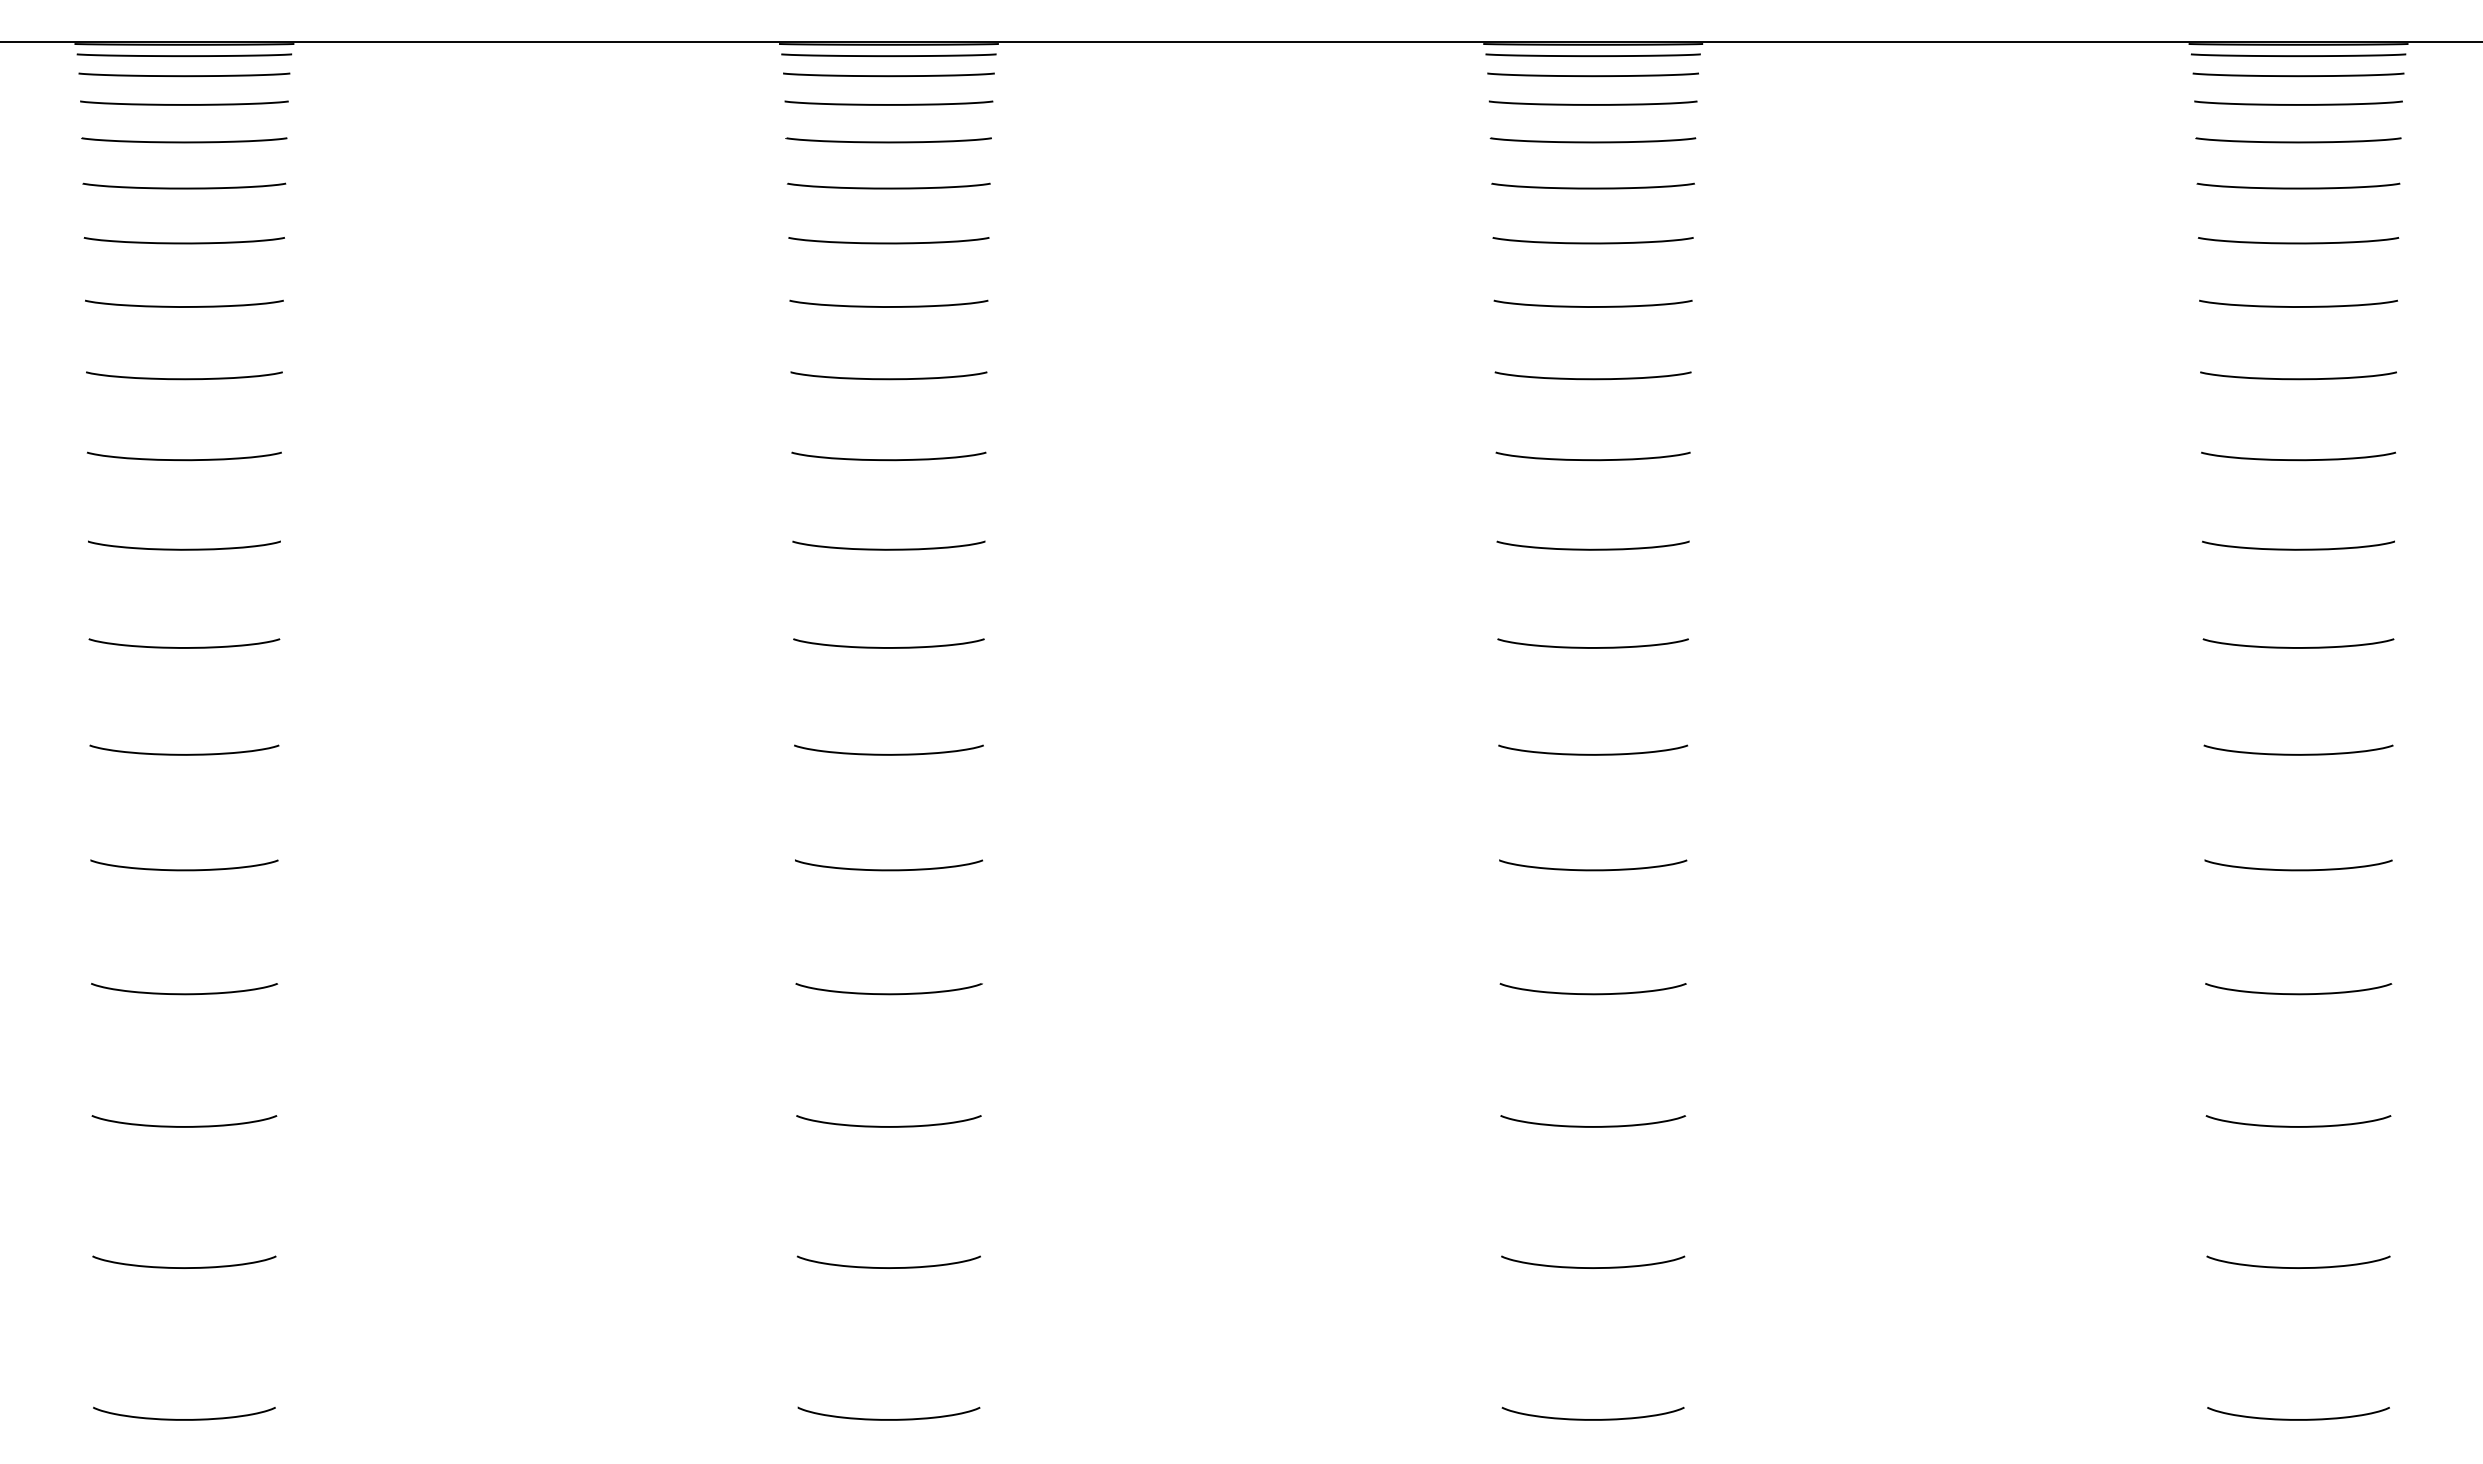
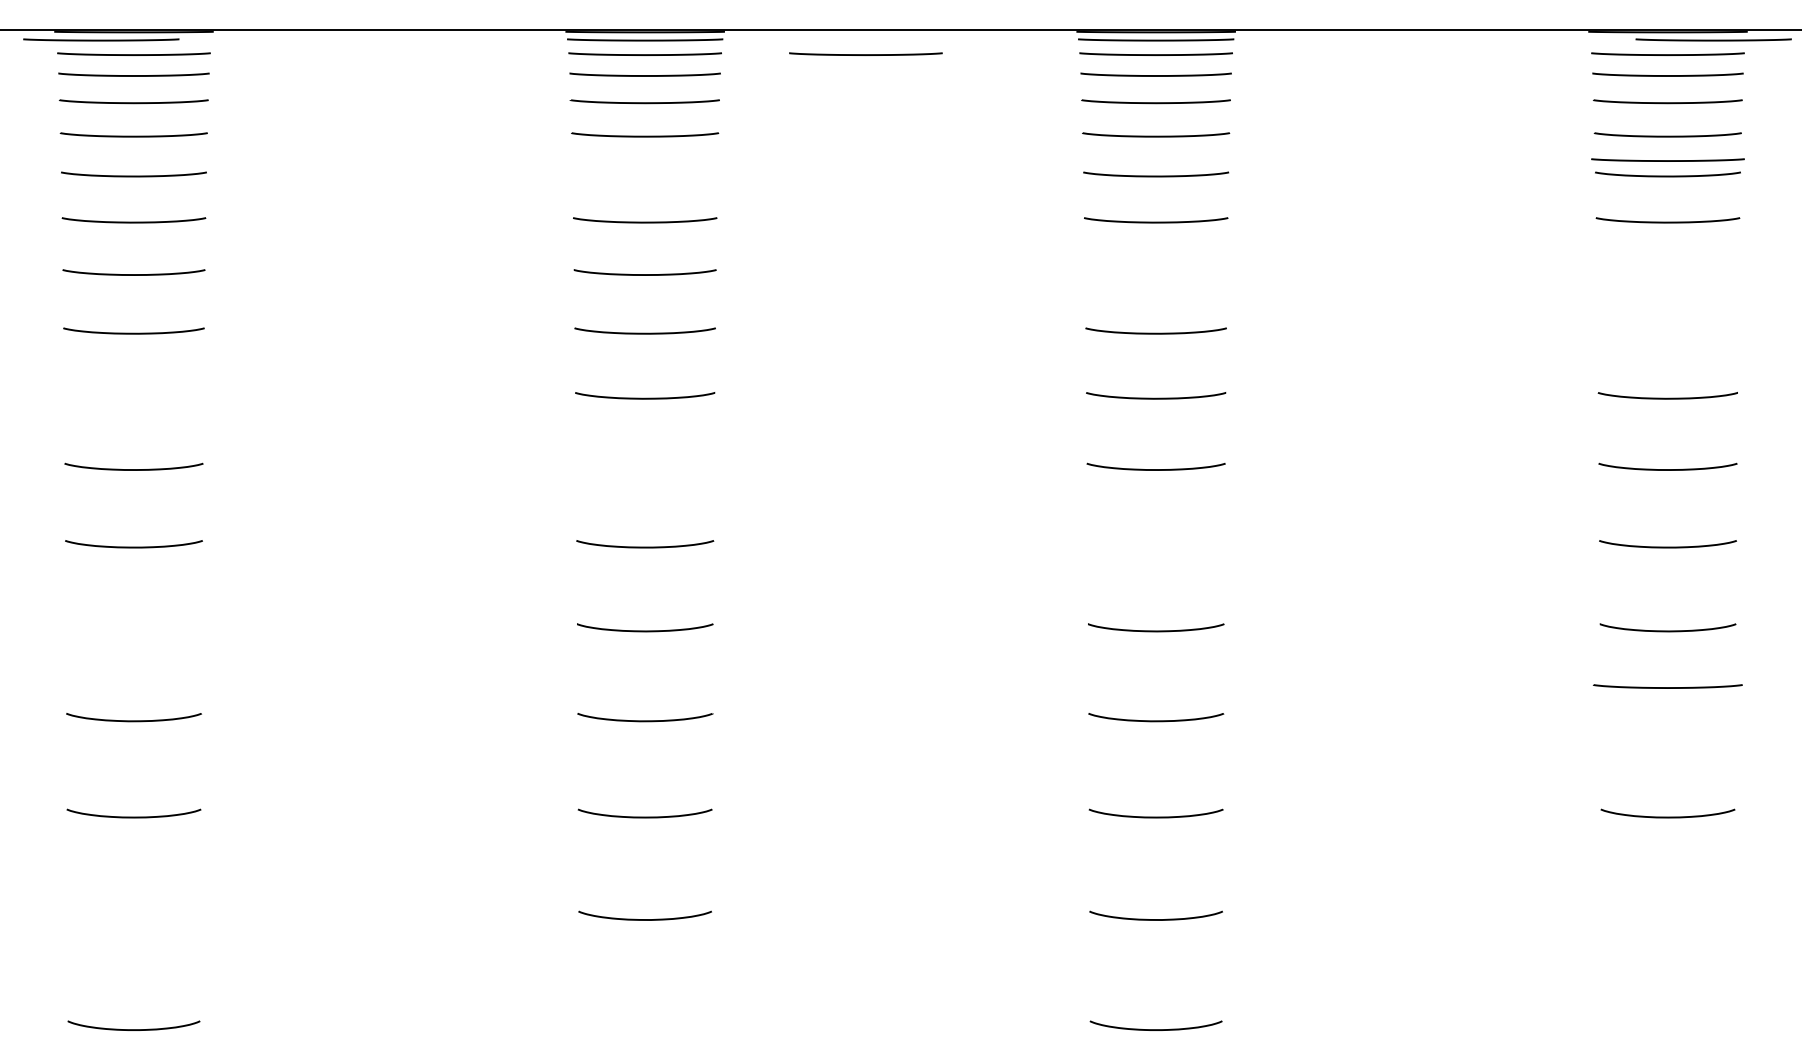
curve: (184, 55) -> (101, 40), moved
line: (2298, 55) -> (1713, 40), moved
curve: (1192, 75) -> (865, 54), added
curve: (2298, 221) -> (1667, 160), added
curve: (888, 242) -> (644, 175), removed
curve: (1592, 378) -> (1155, 274), removed
curve: (2298, 378) -> (1667, 274), removed
curve: (2298, 459) -> (1667, 333), removed
curve: (184, 548) -> (134, 397), removed
curve: (888, 647) -> (644, 469), removed
curve: (1593, 754) -> (1156, 547), removed
curve: (184, 869) -> (134, 630), removed
curve: (2298, 947) -> (1667, 687), added
curve: (2298, 993) -> (1667, 720), removed
curve: (184, 1267) -> (134, 919), removed
curve: (2298, 1267) -> (1667, 919), removed
curve: (888, 1419) -> (644, 1029), removed
curve: (2298, 1419) -> (1667, 1029), removed

